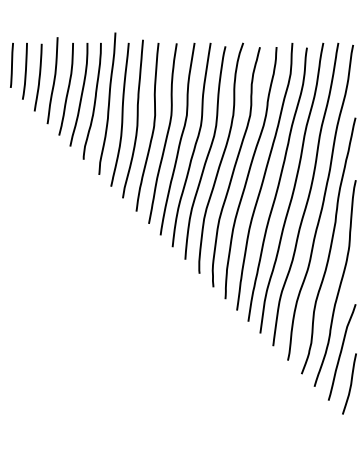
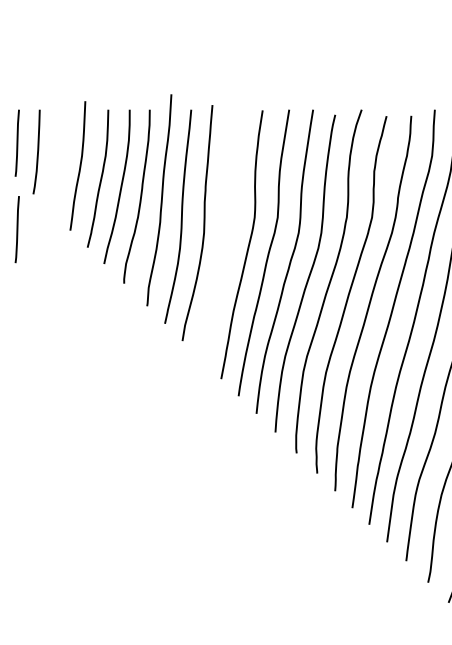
curve: (38, 77) -> (56, 161), removed
line: (11, 122) -> (16, 228), added
curve: (152, 128) -> (226, 237), removed

